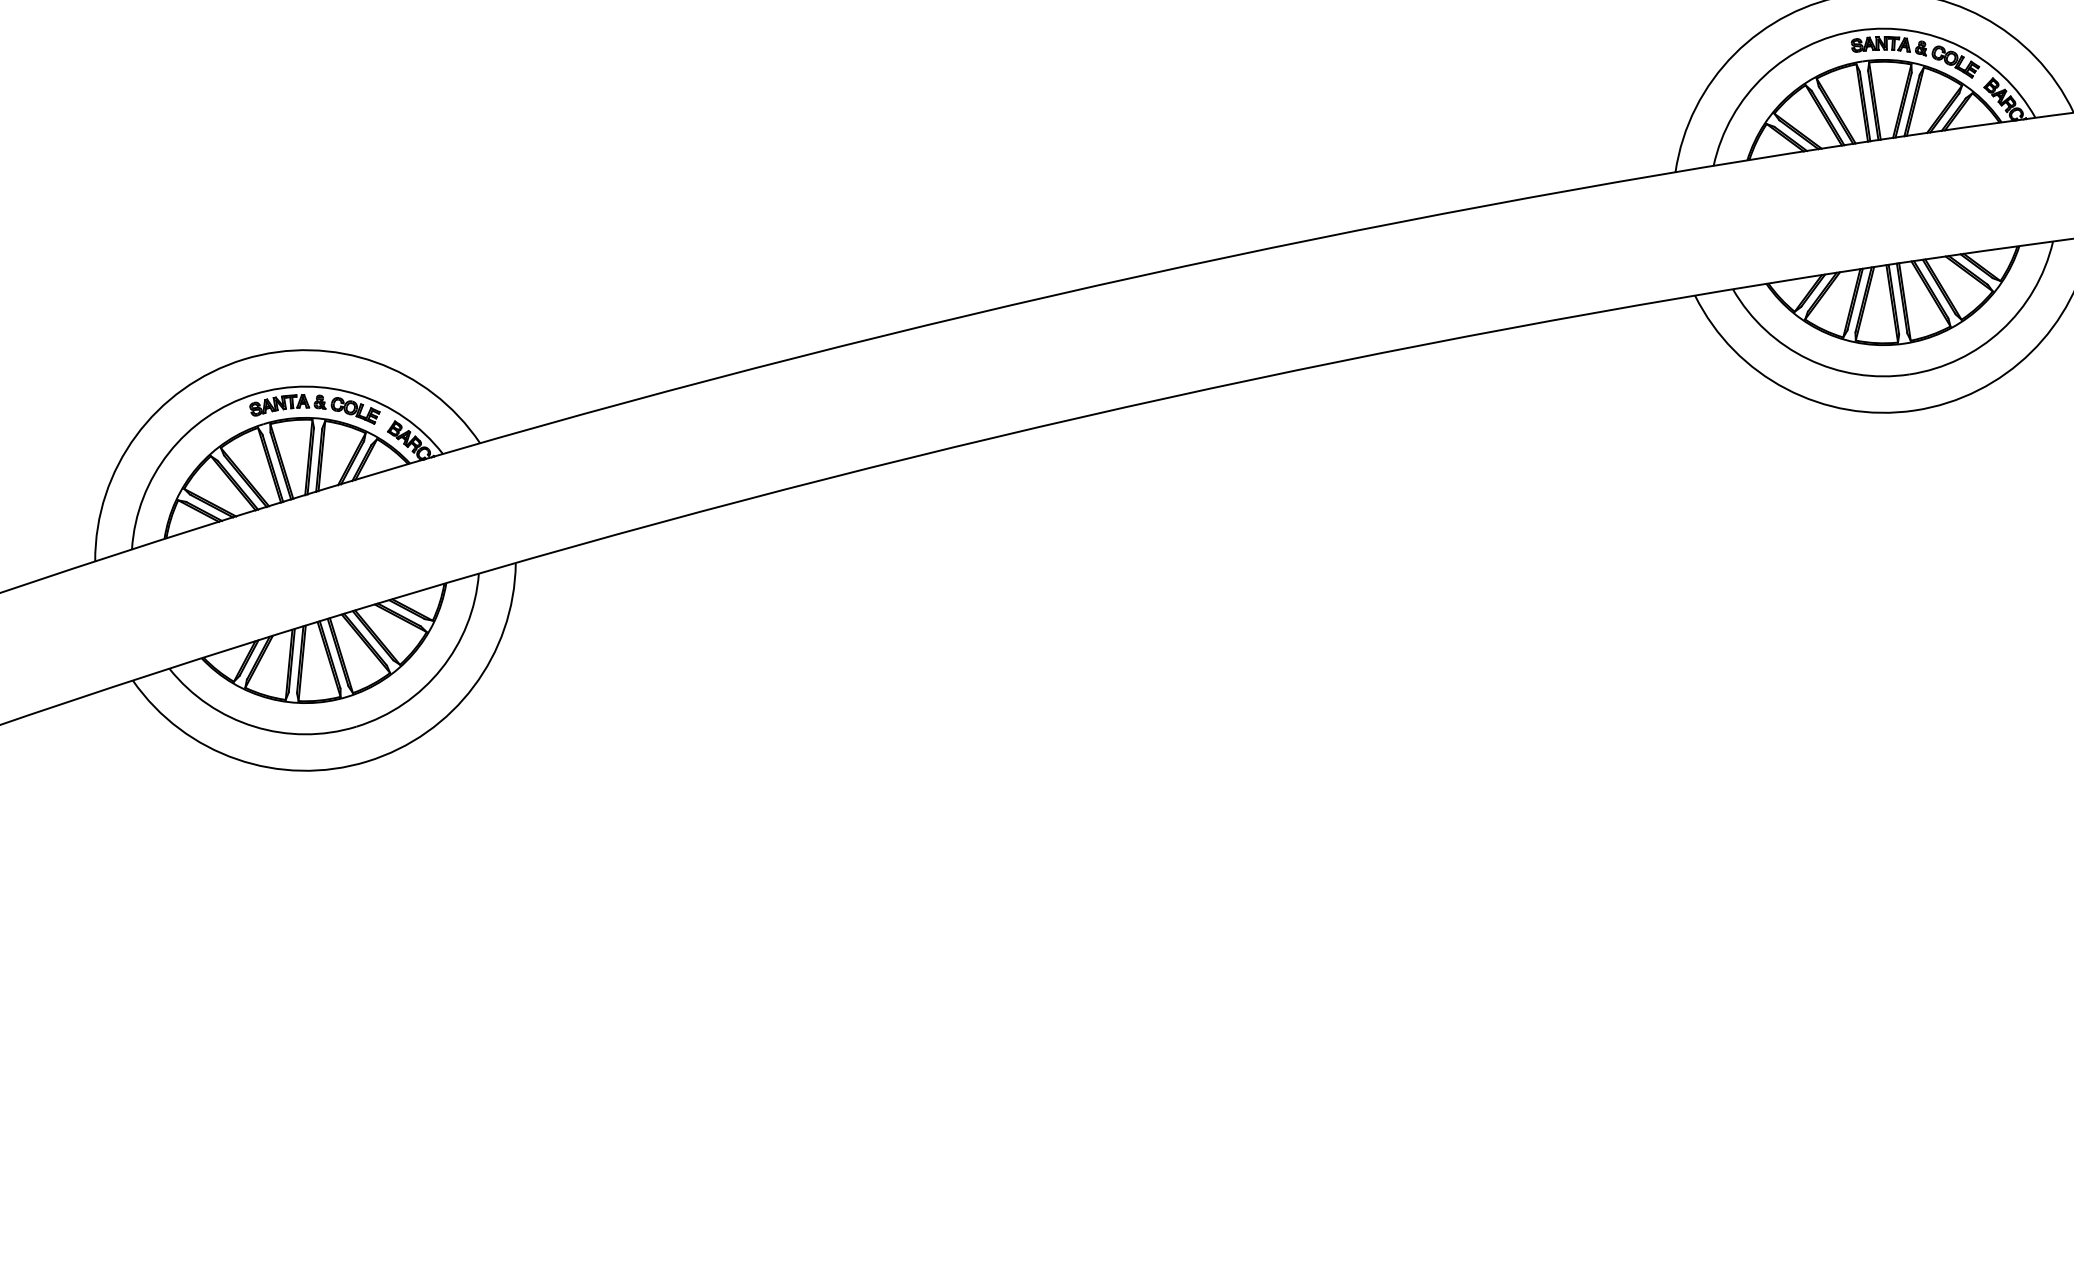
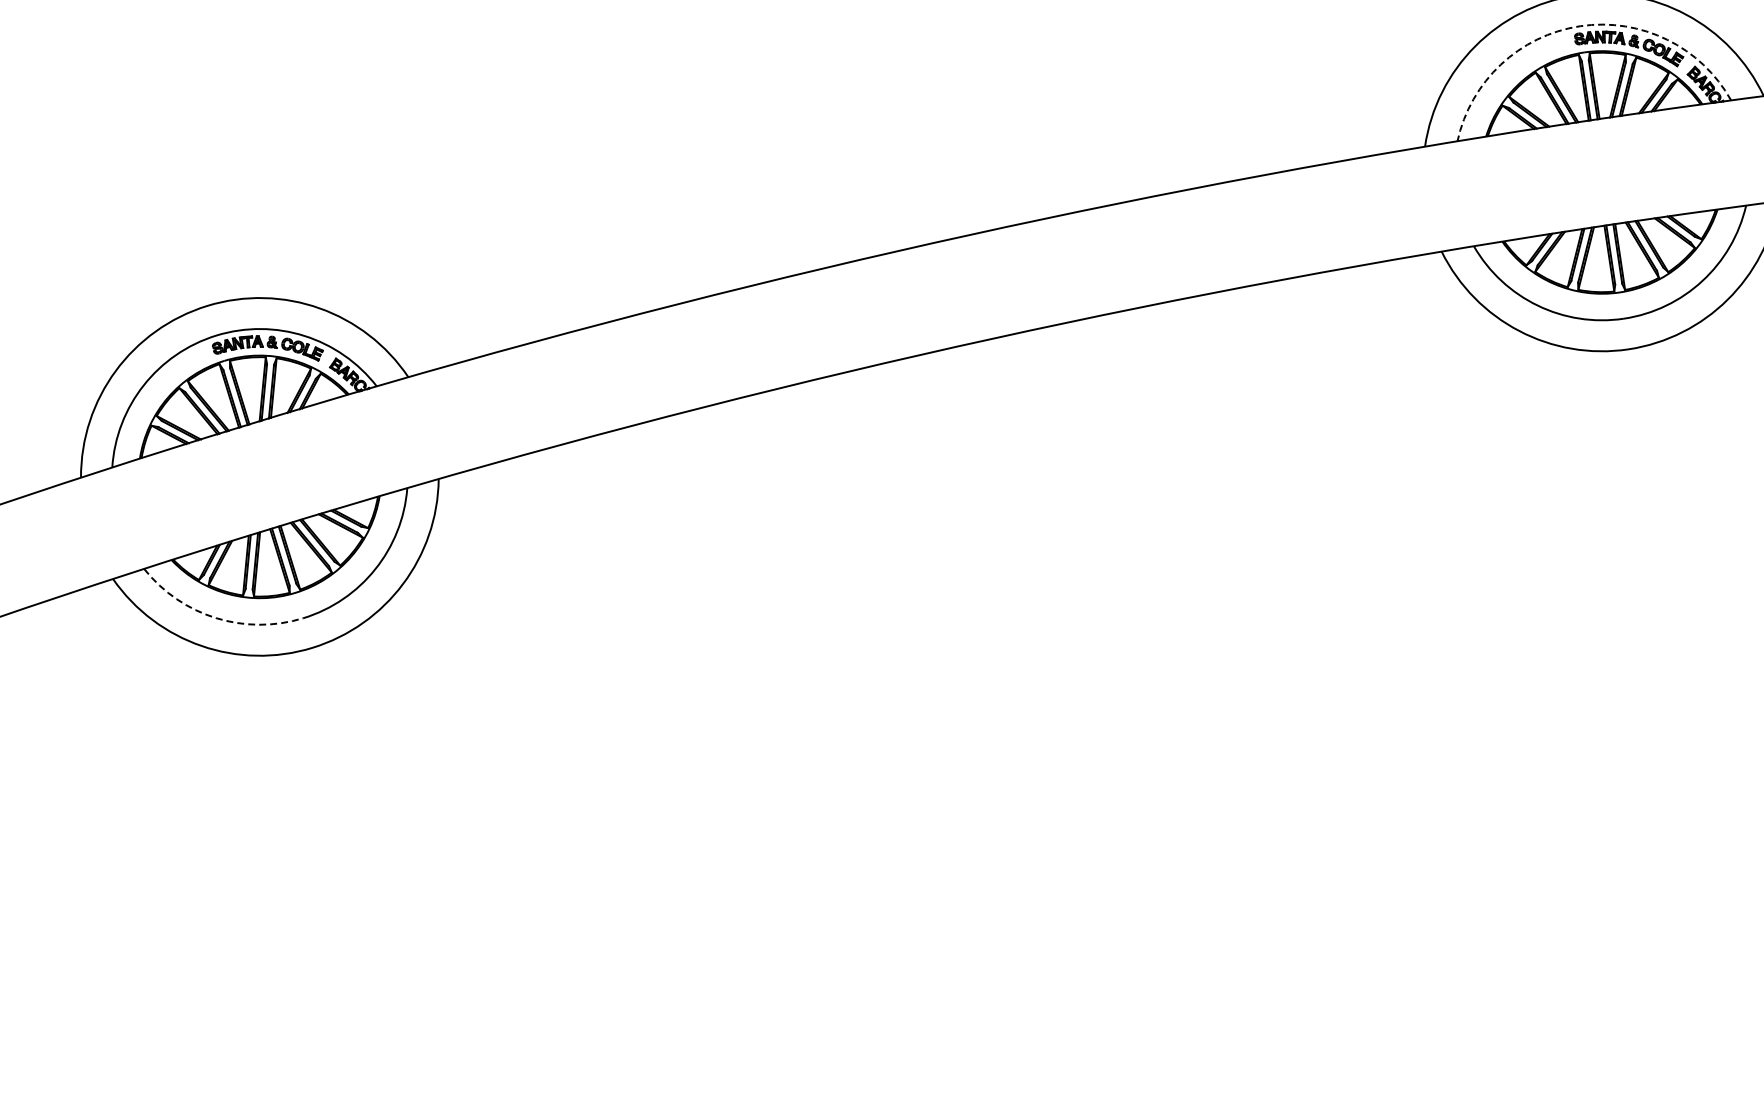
arc: (1858, 30) -> (1580, 26), solid -> dashed
arc: (254, 726) -> (216, 618), solid -> dashed

